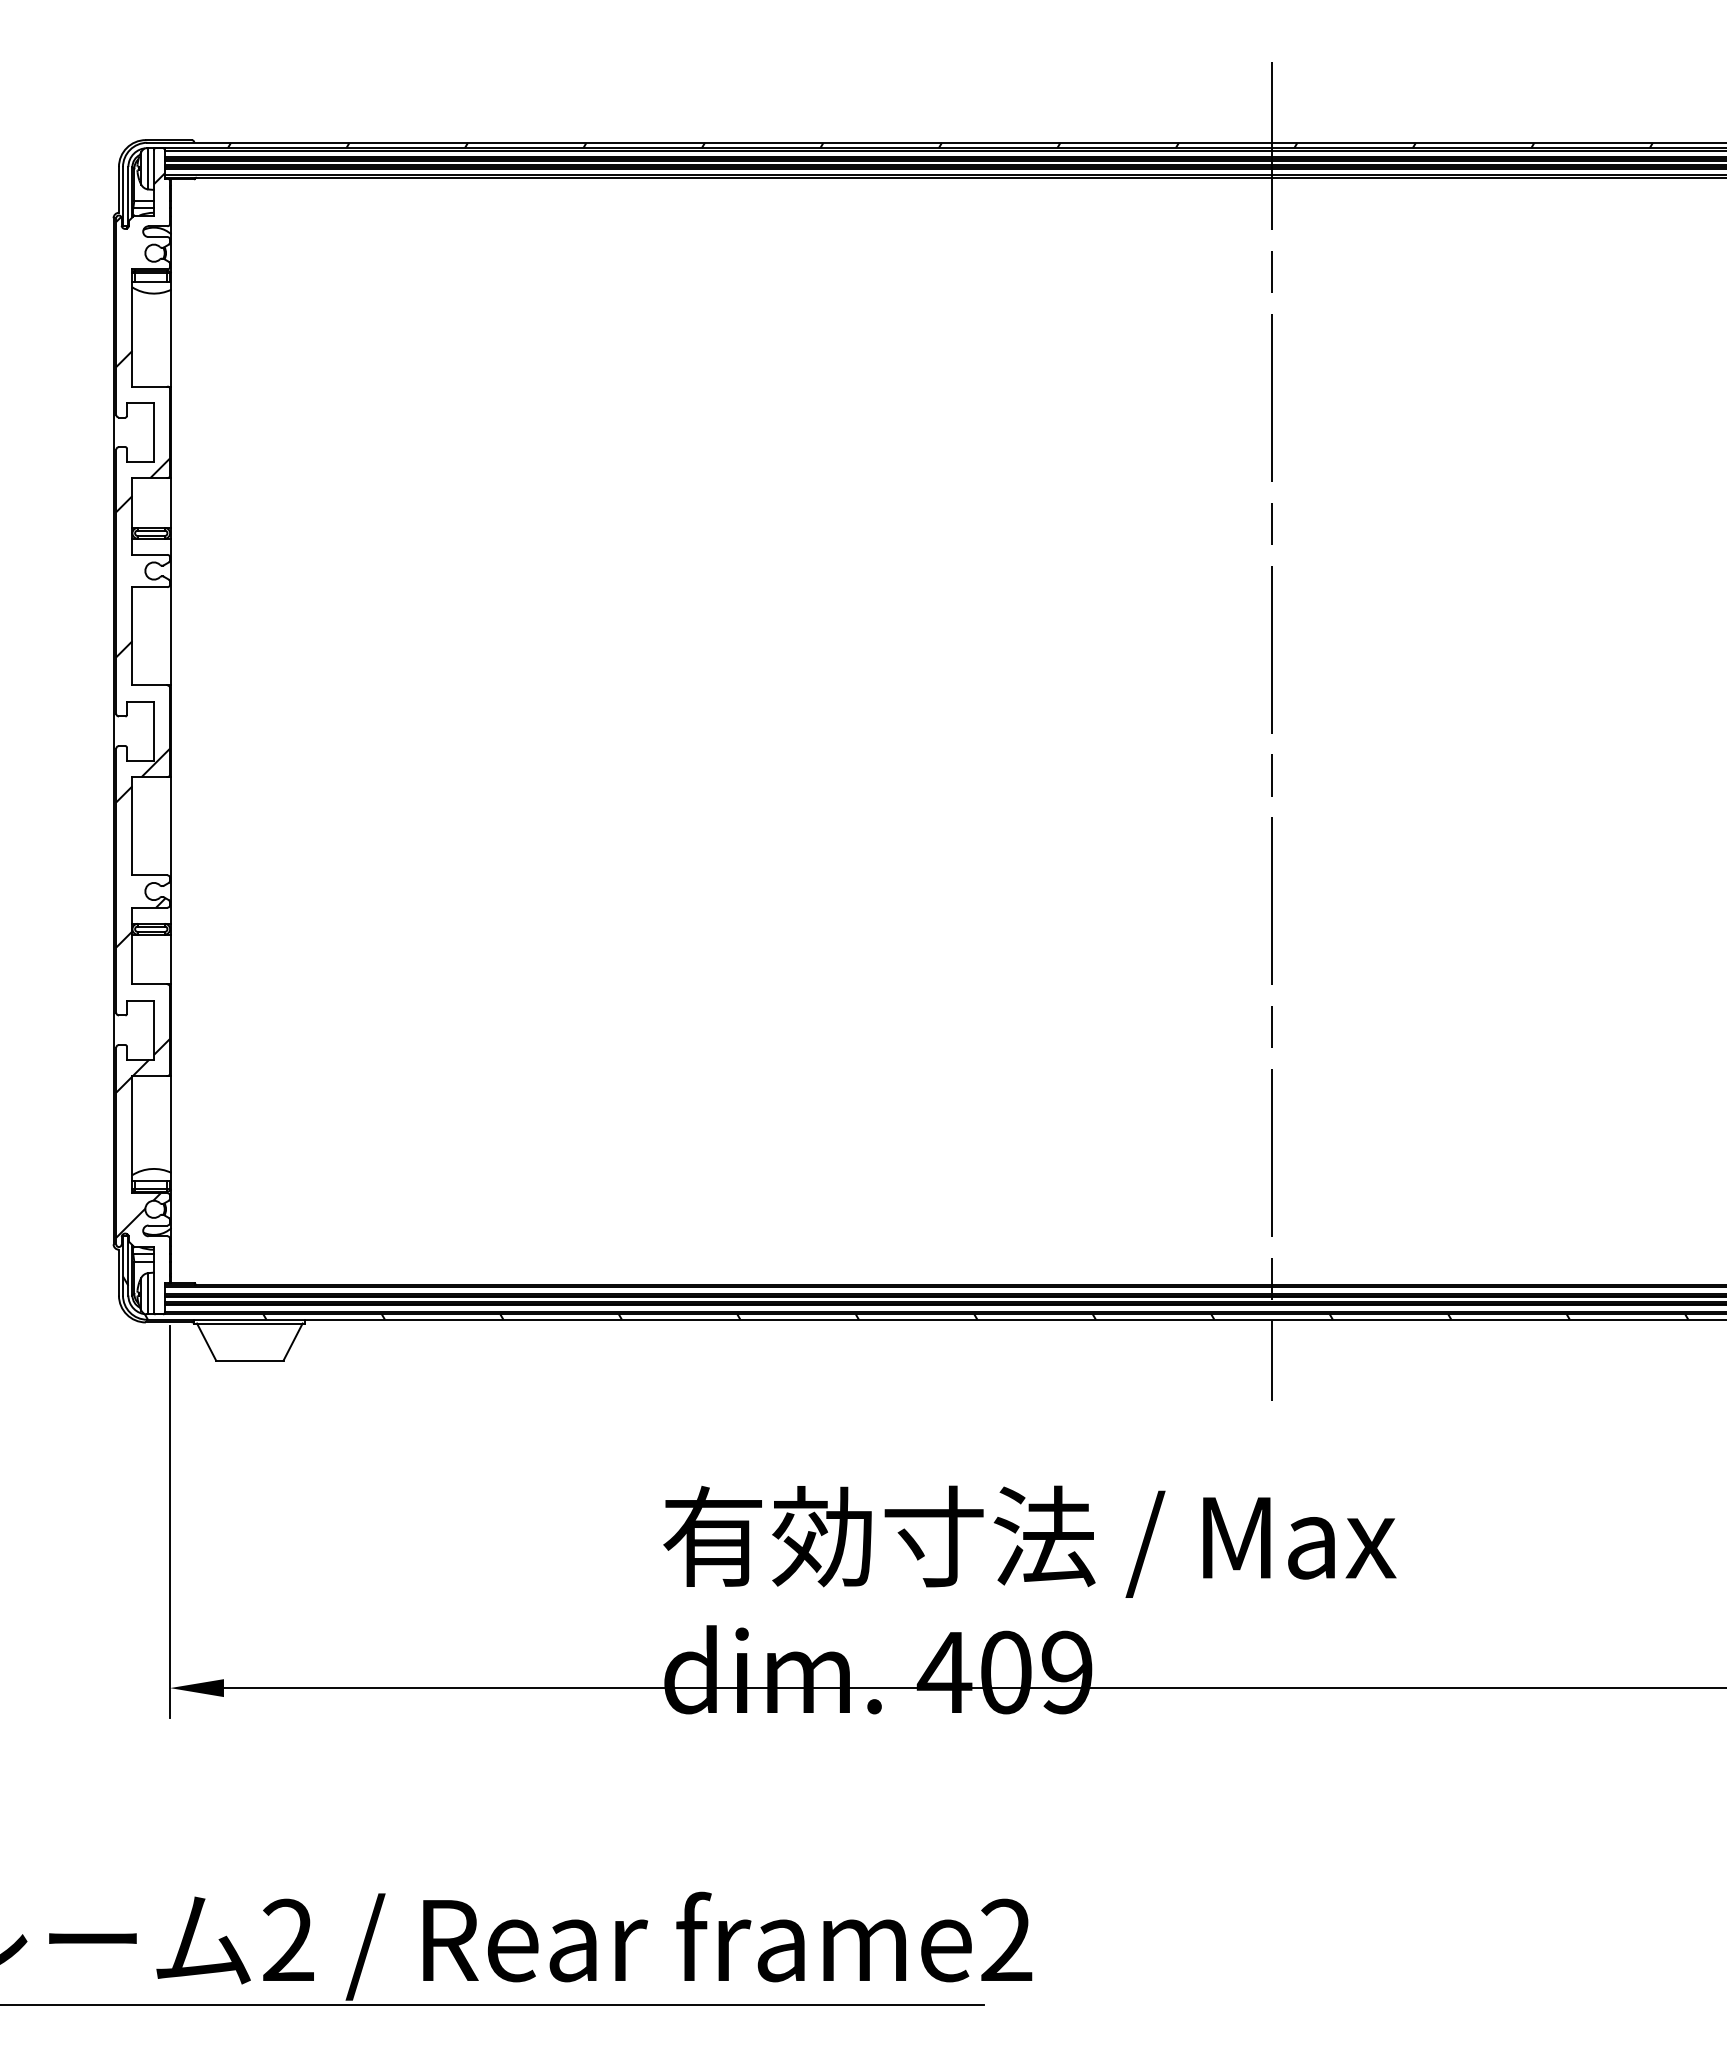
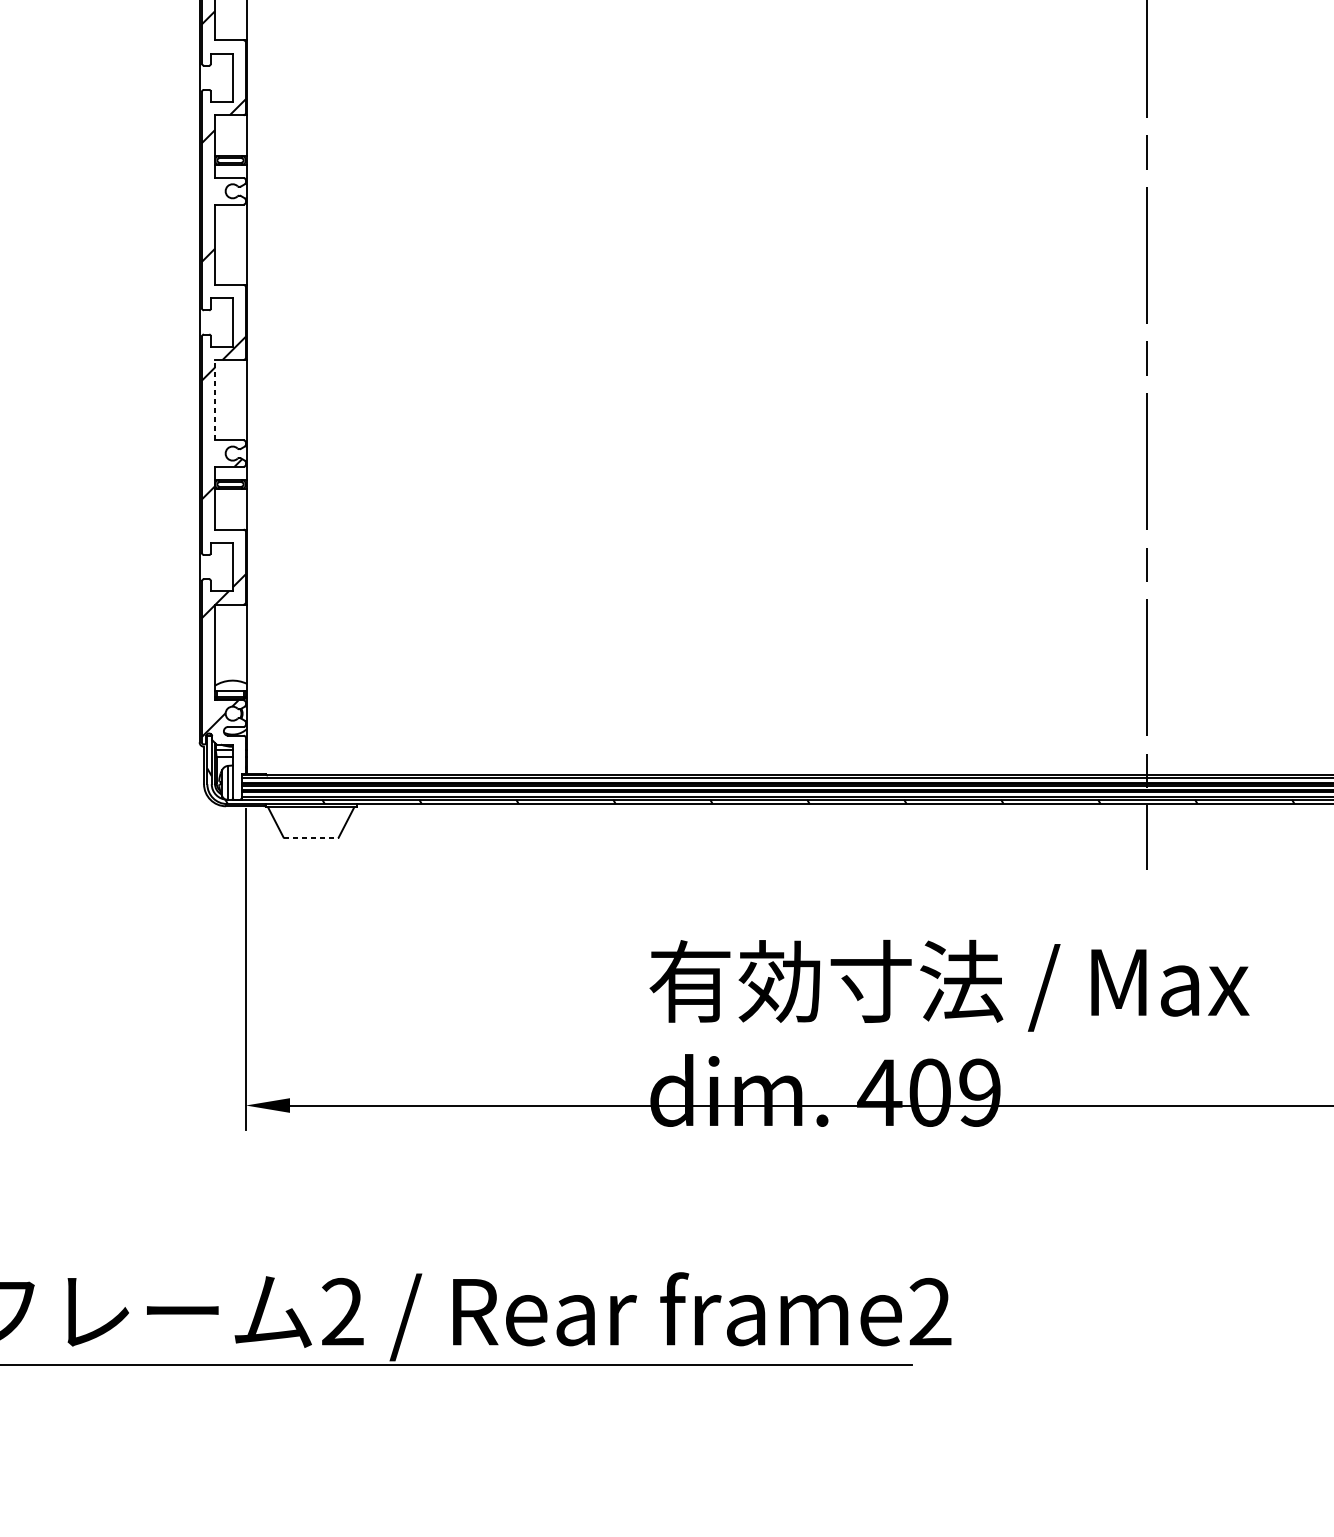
line: (132, 825) -> (215, 399), solid -> dashed
line: (249, 1360) -> (310, 837), solid -> dashed

